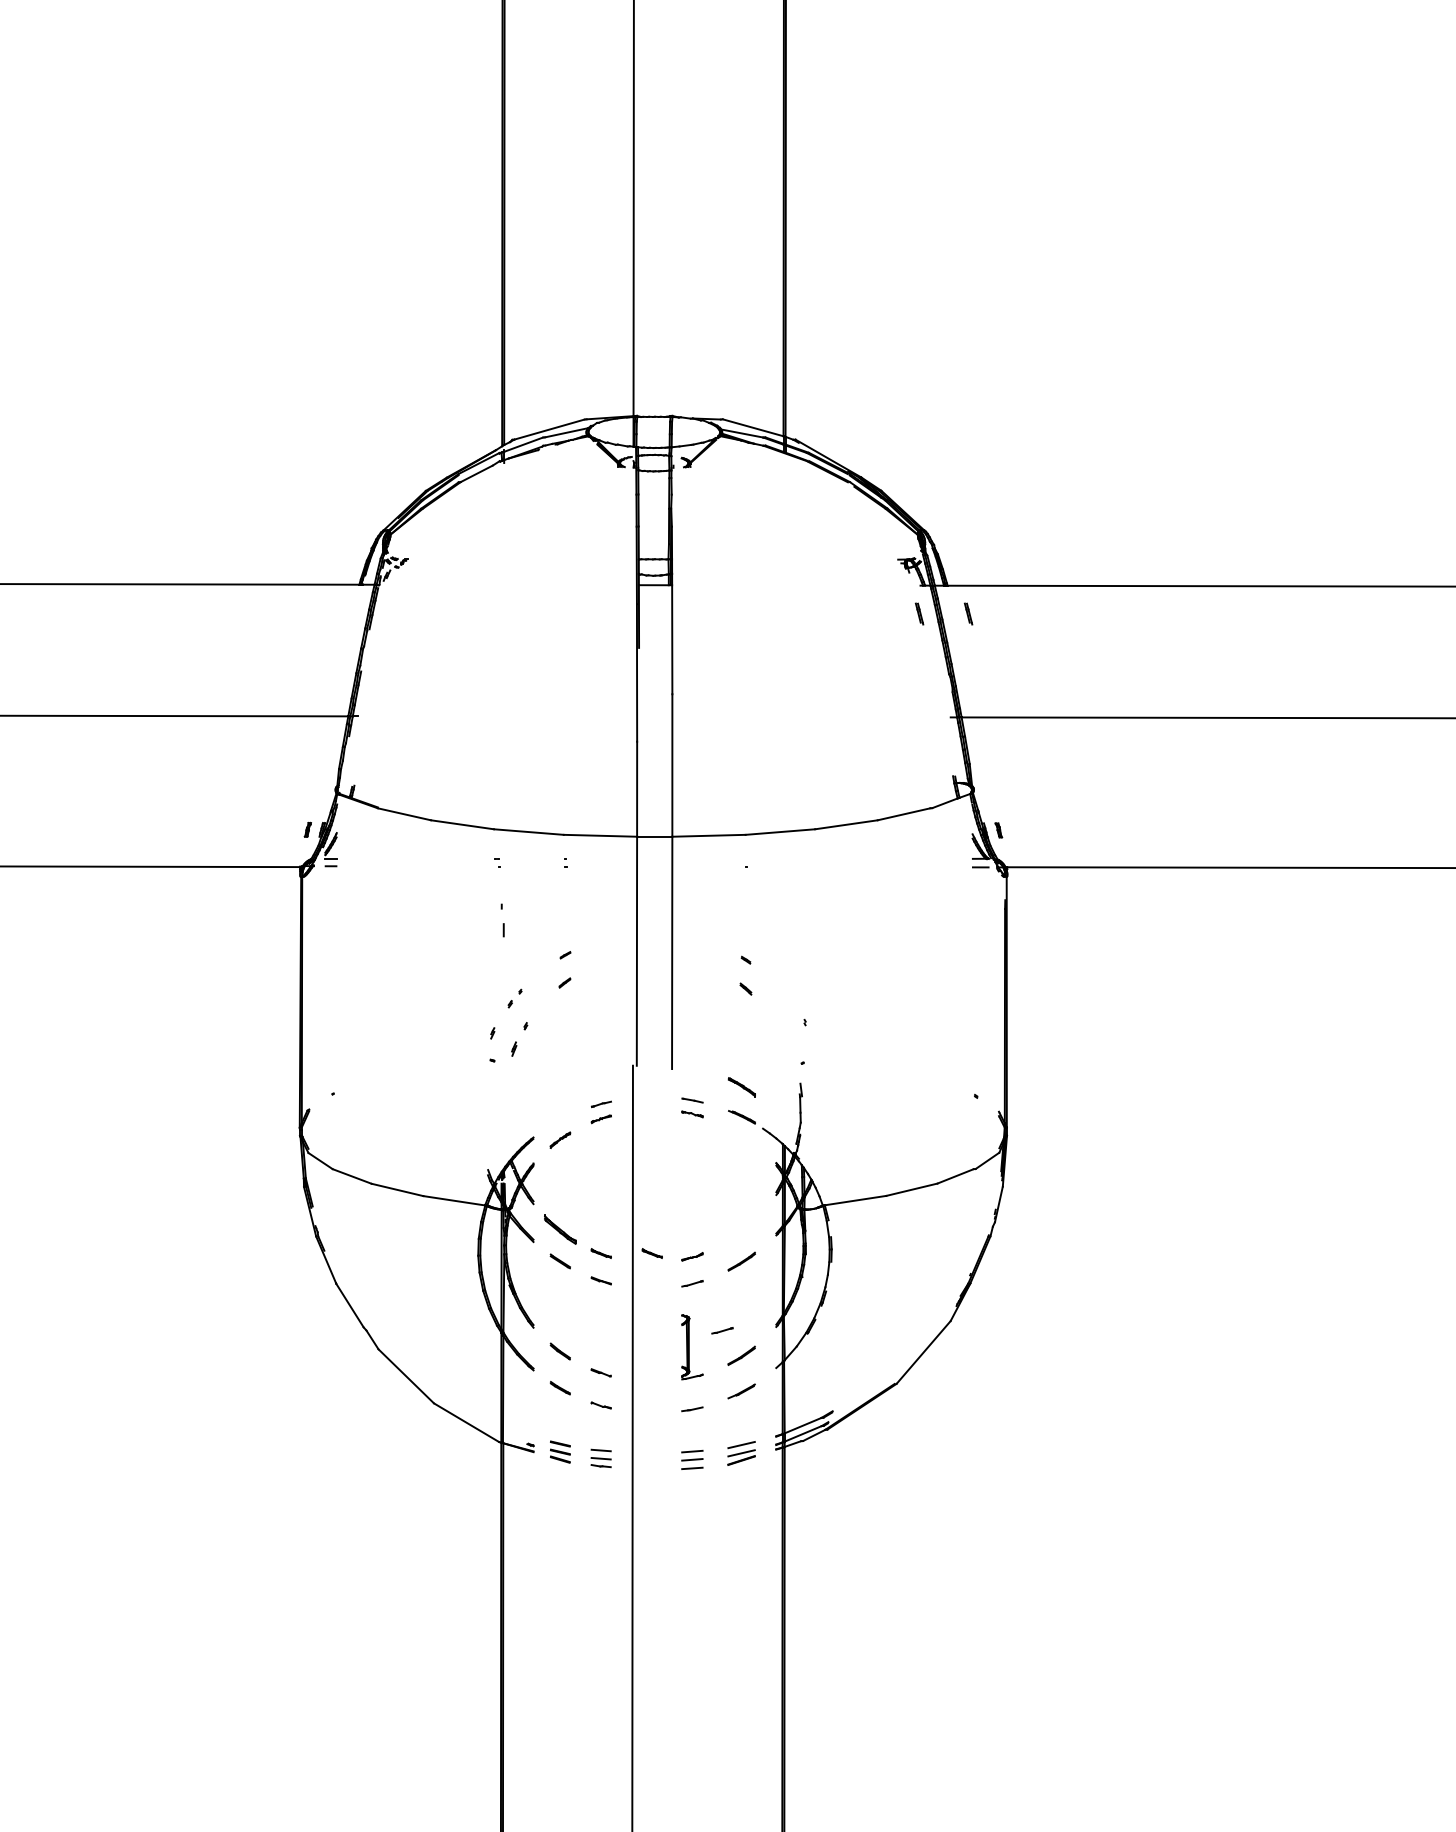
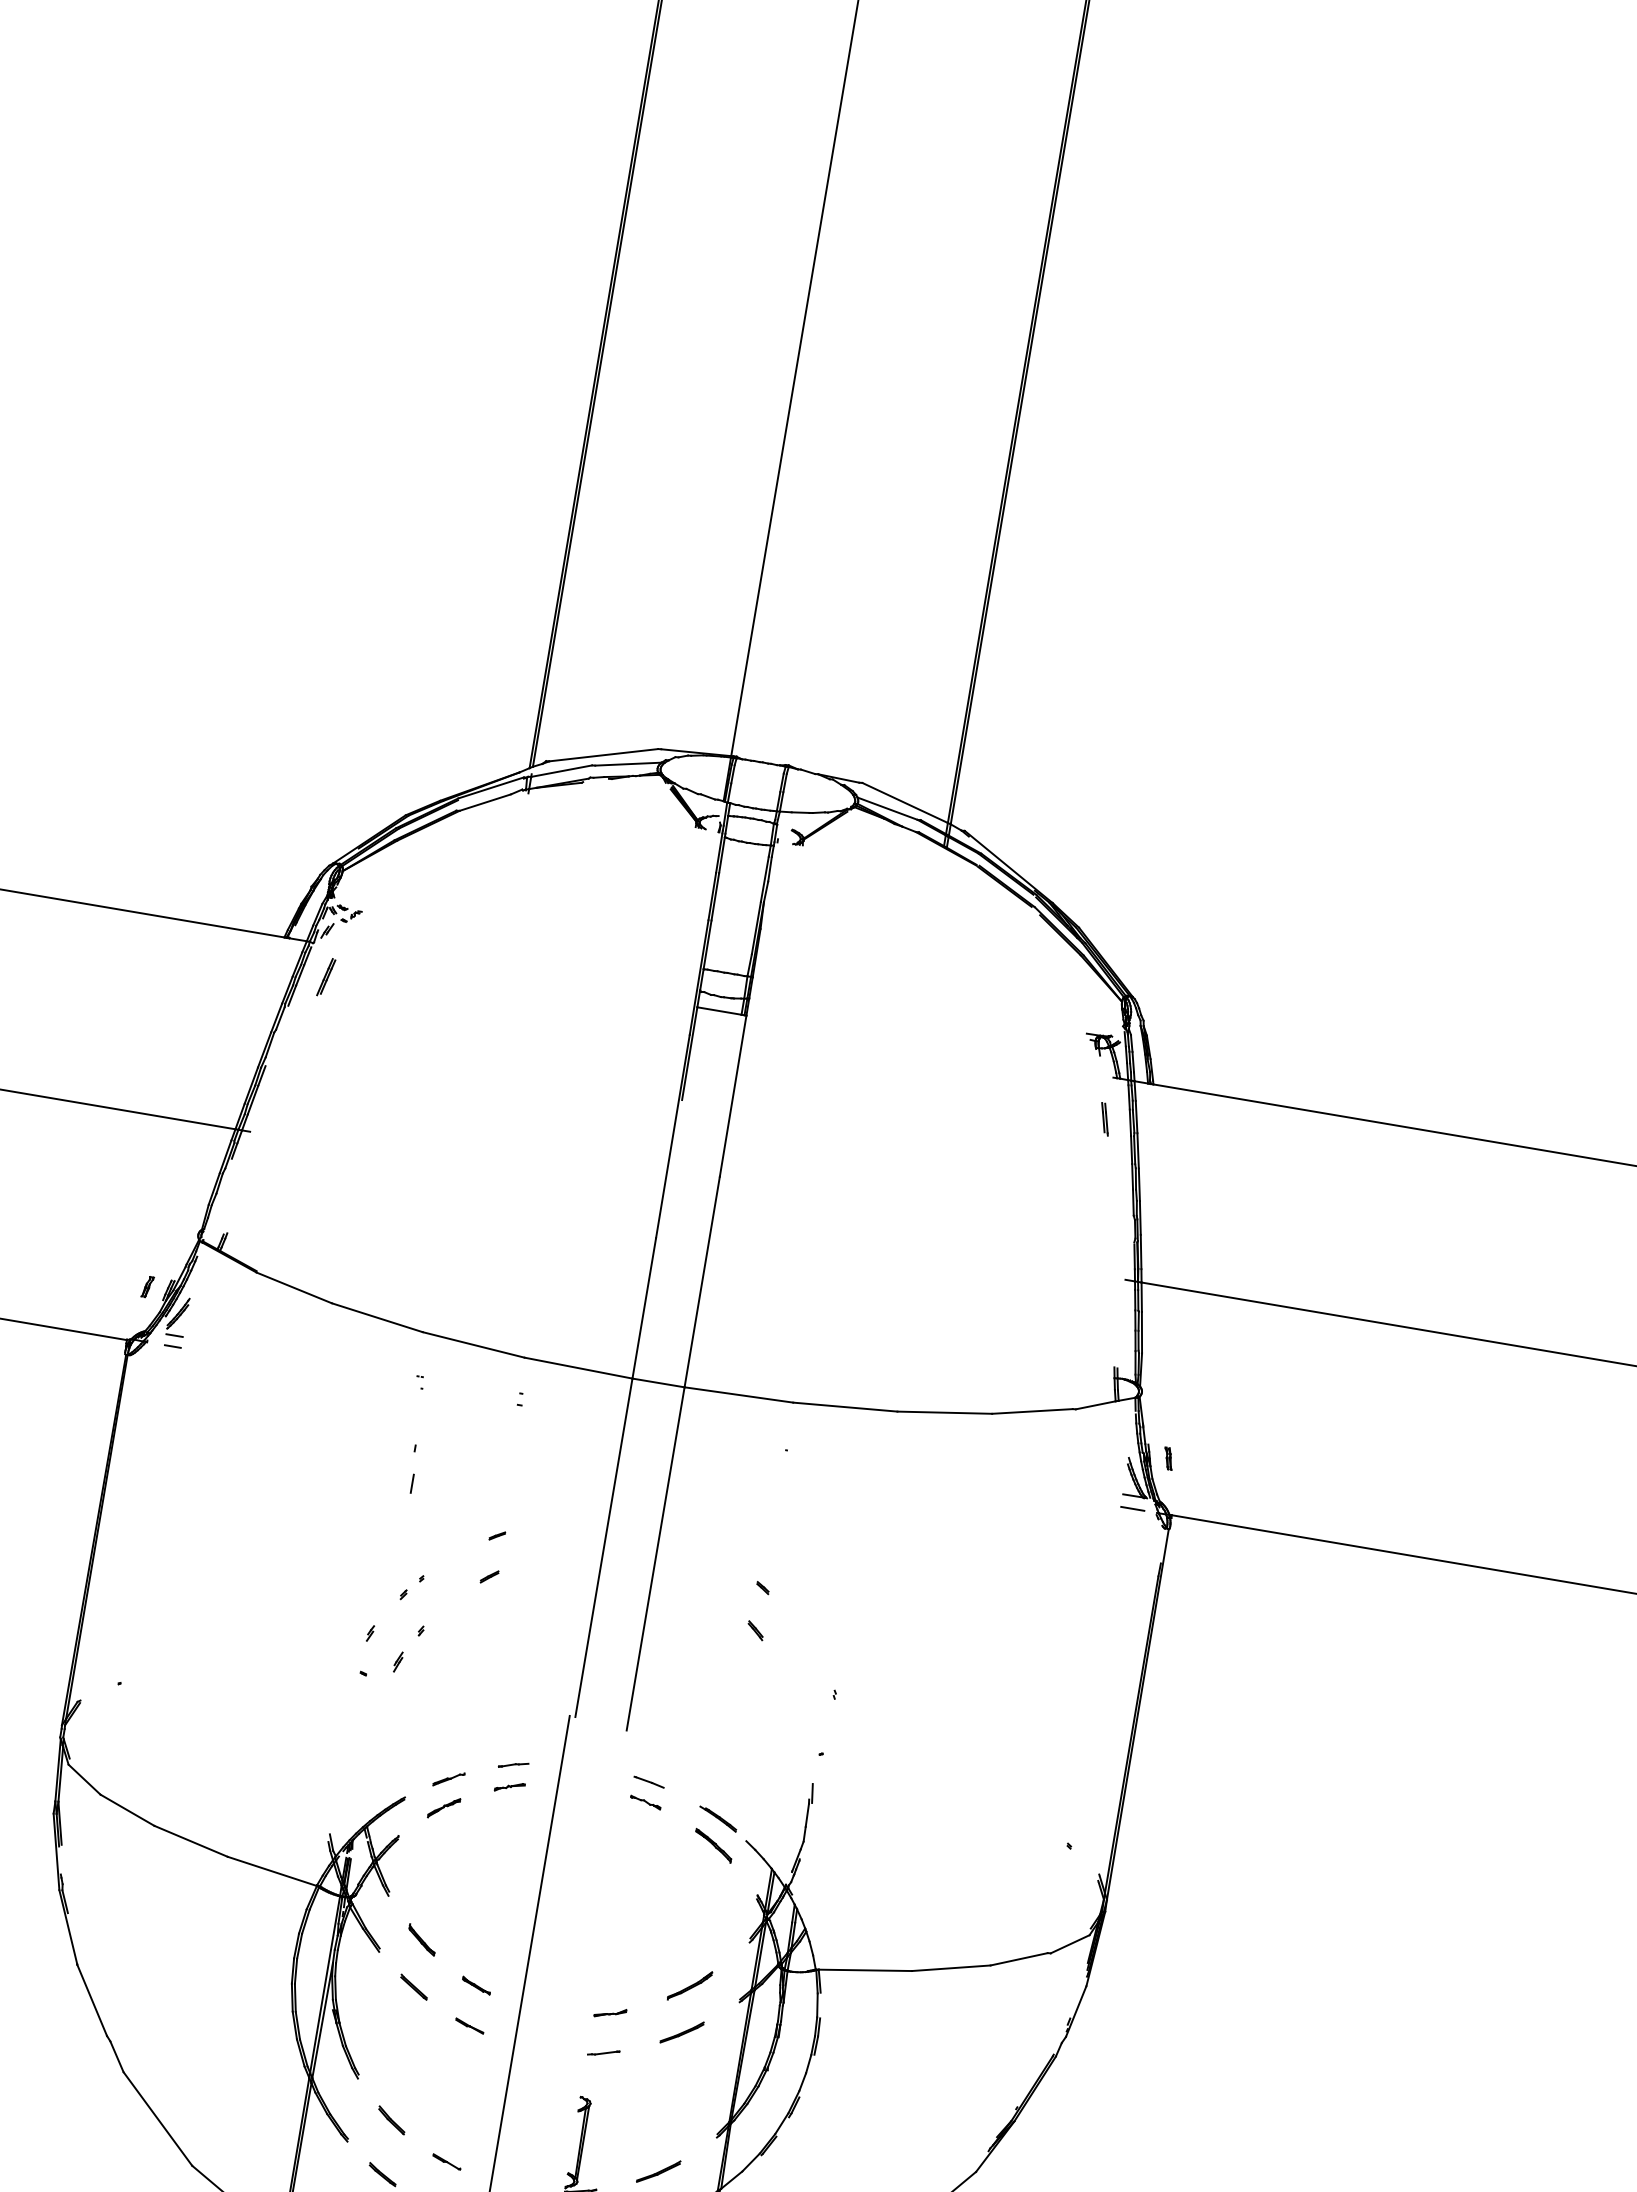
part: (391, 606) -> (326, 977), added
part: (968, 613) -> (1177, 1130), removed
part: (741, 1087) -> (712, 1845), moved
line: (560, 1120) -> (449, 1779), added
part: (560, 1229) -> (422, 1940), size x0.62
part: (741, 1229) -> (689, 1984), added
line: (651, 1253) -> (550, 1998), removed
line: (722, 1330) -> (636, 2129), removed

